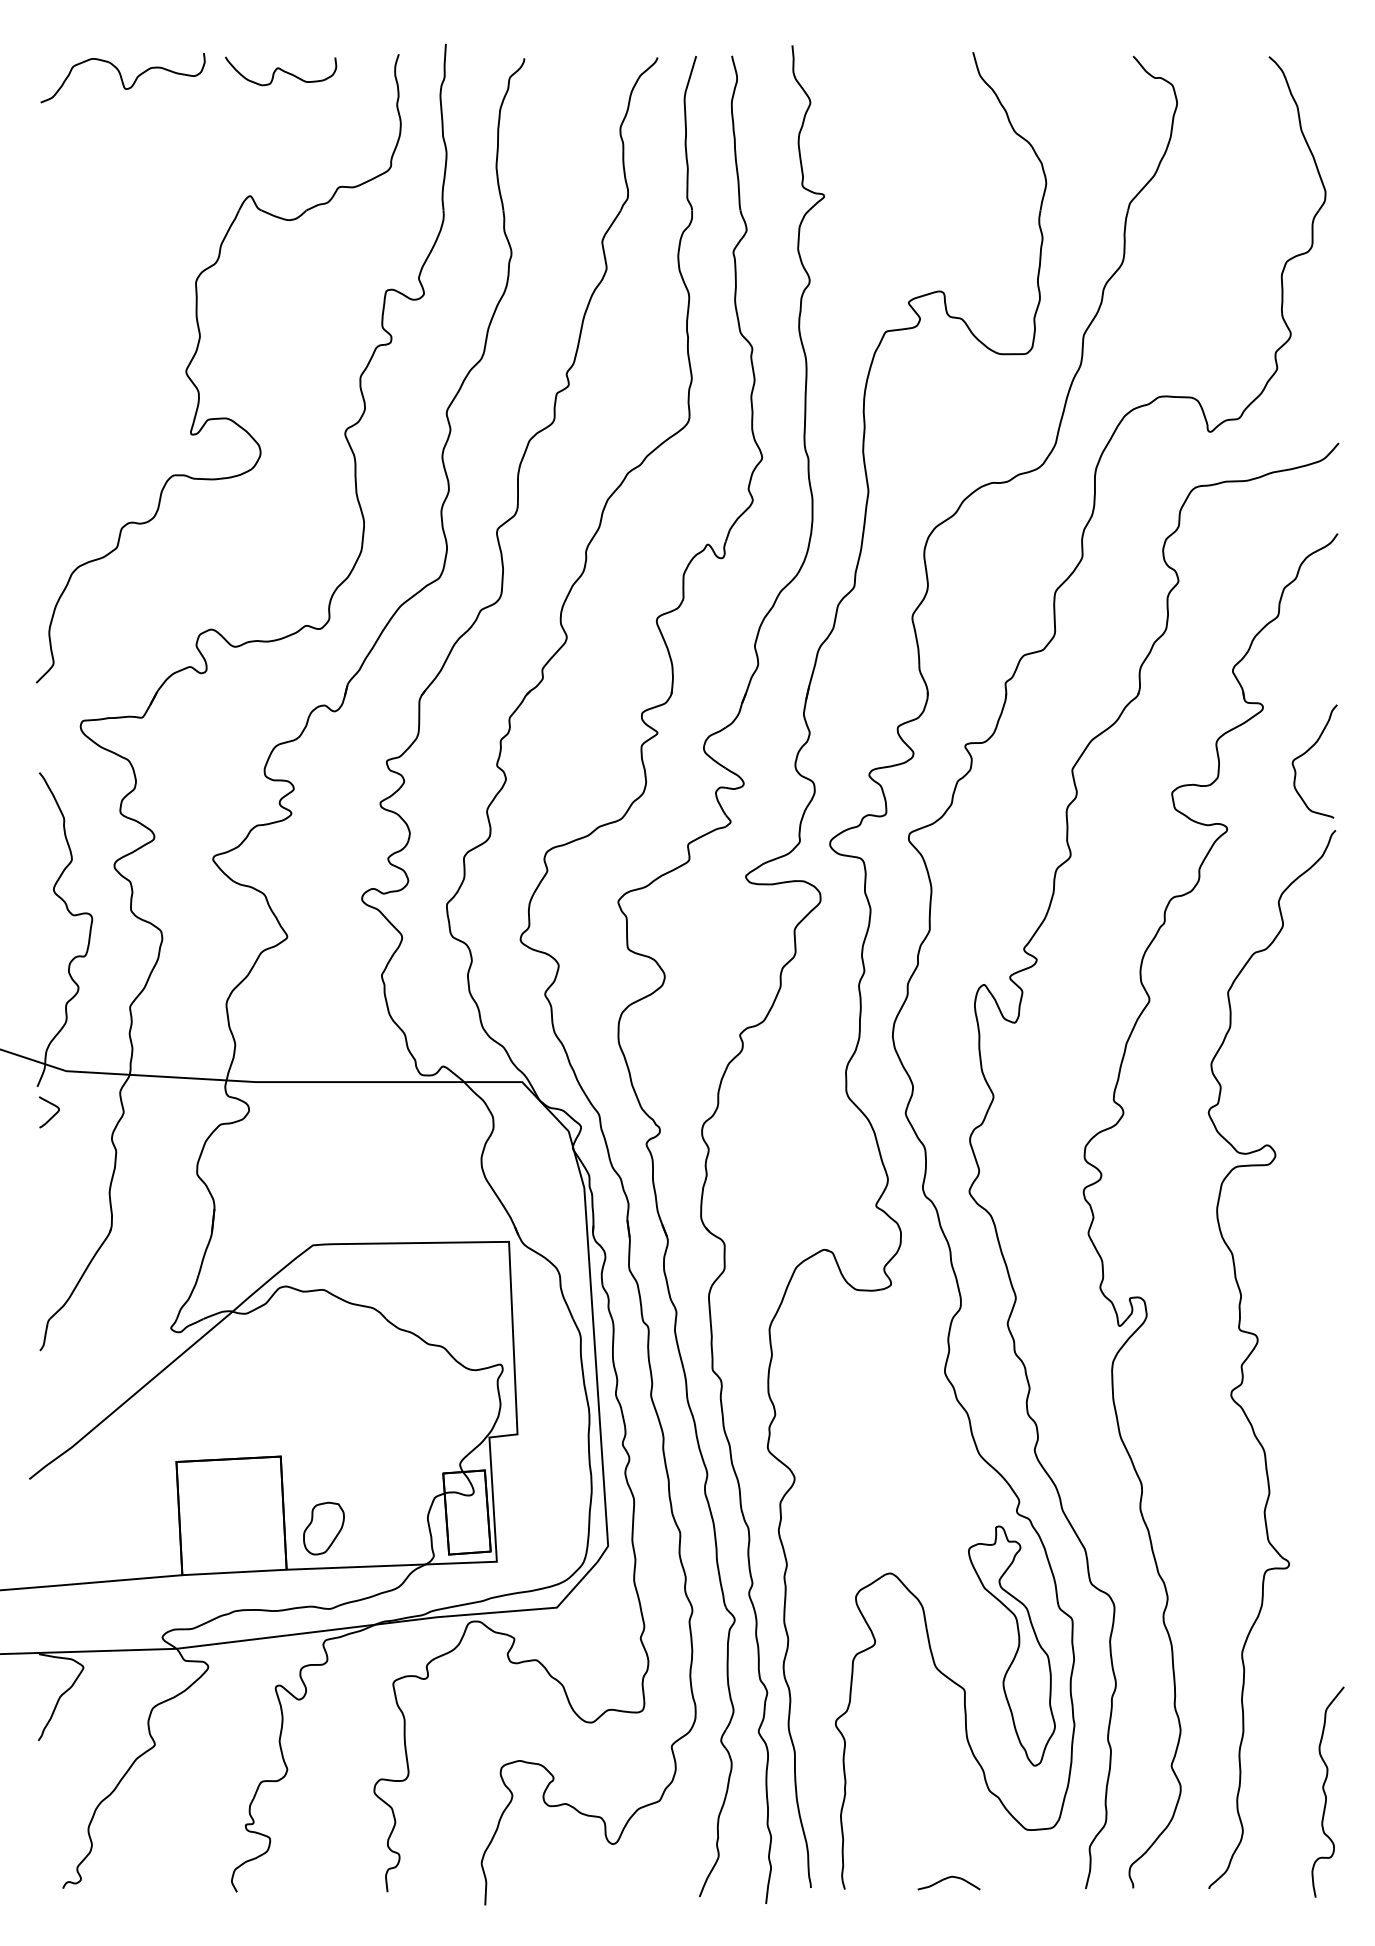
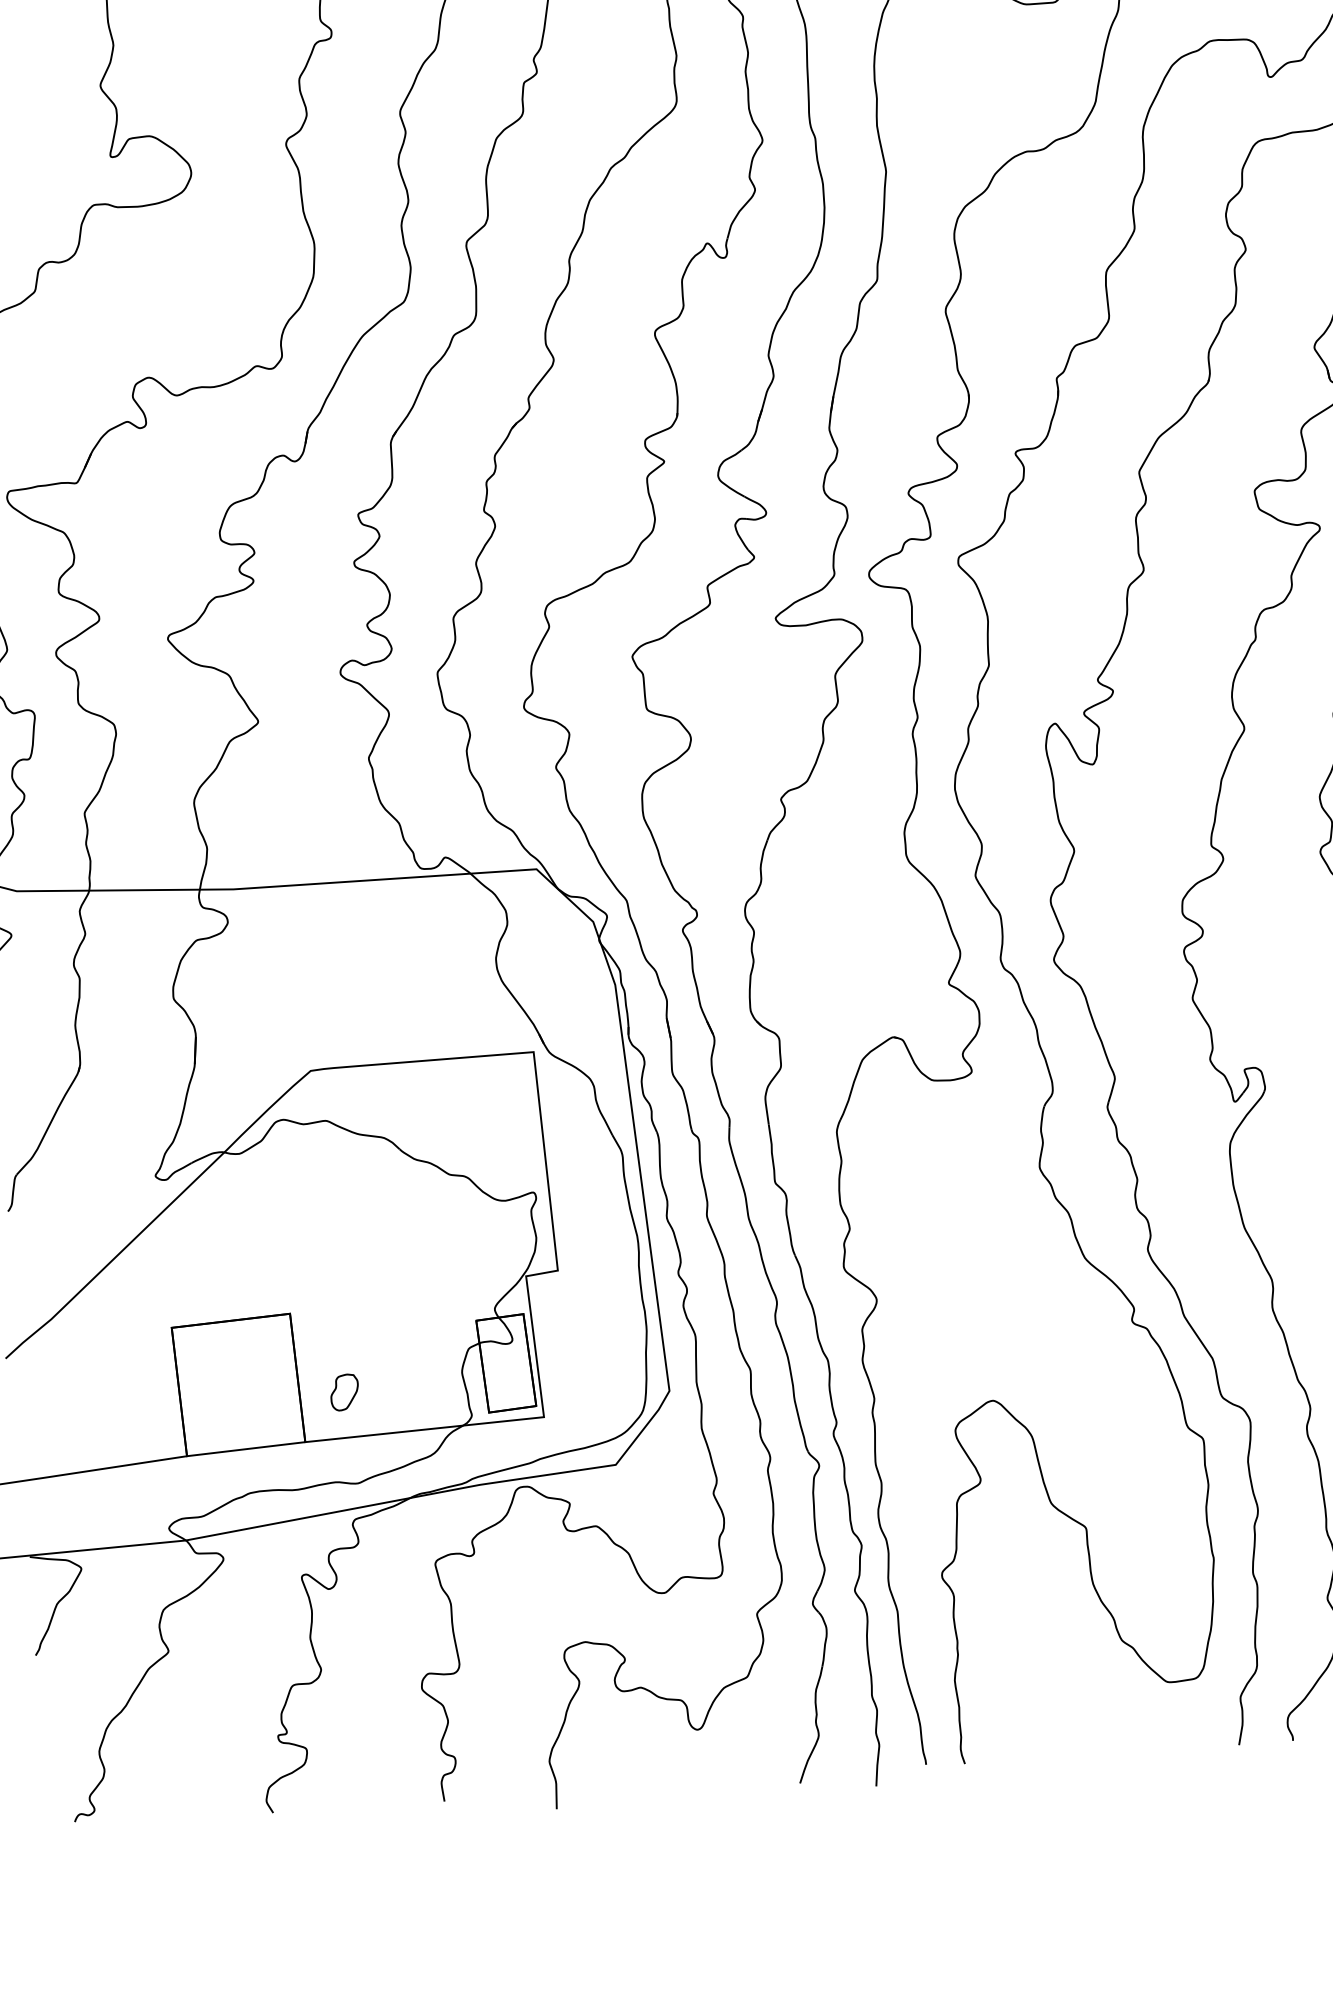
part: (323, 1528) -> (344, 1392), size x0.6
part: (1017, 1646) -> (1143, 1474), removed
curve: (946, 1879) -> (1079, 1744), removed

